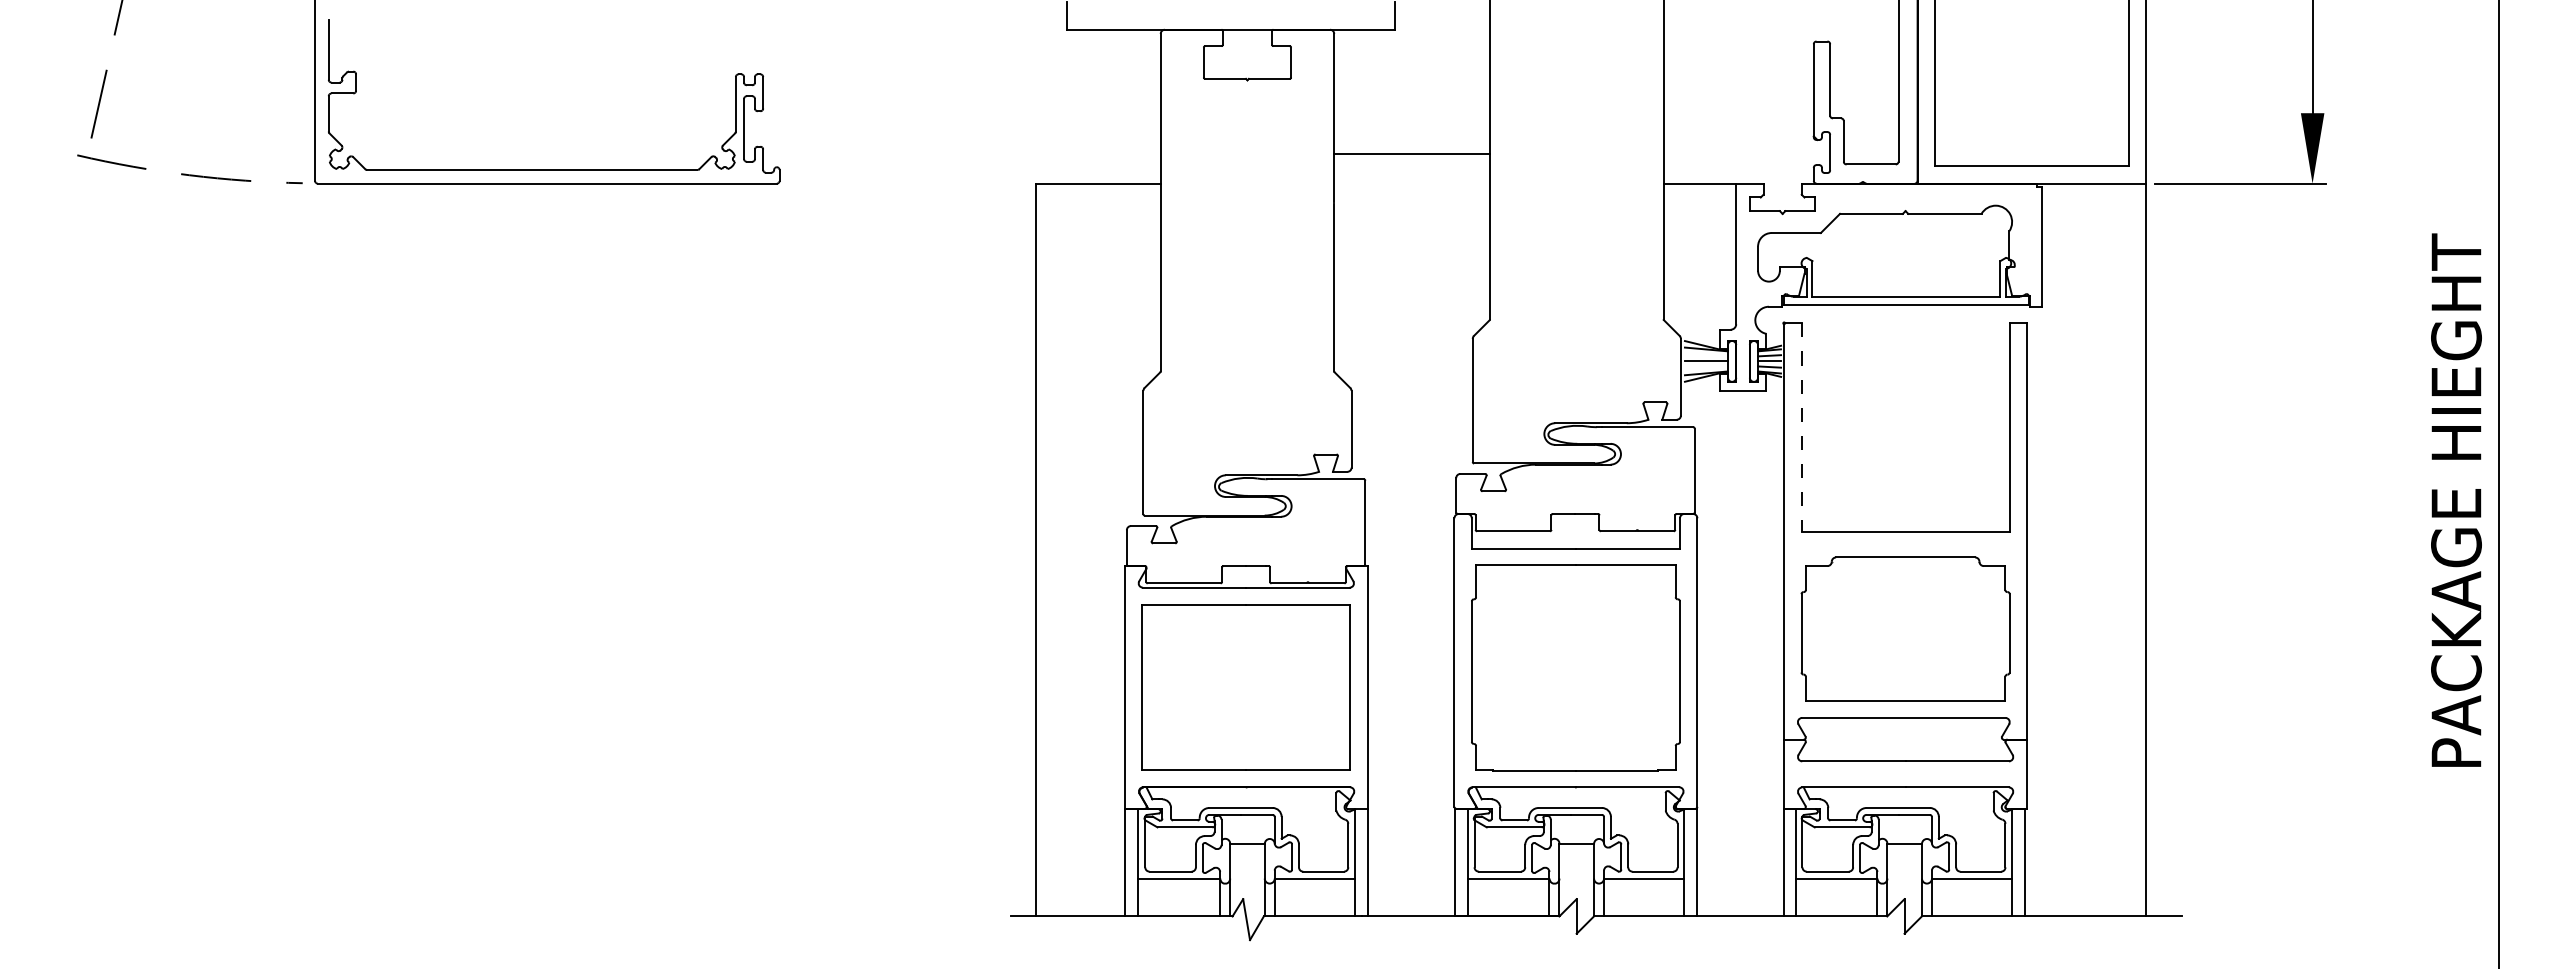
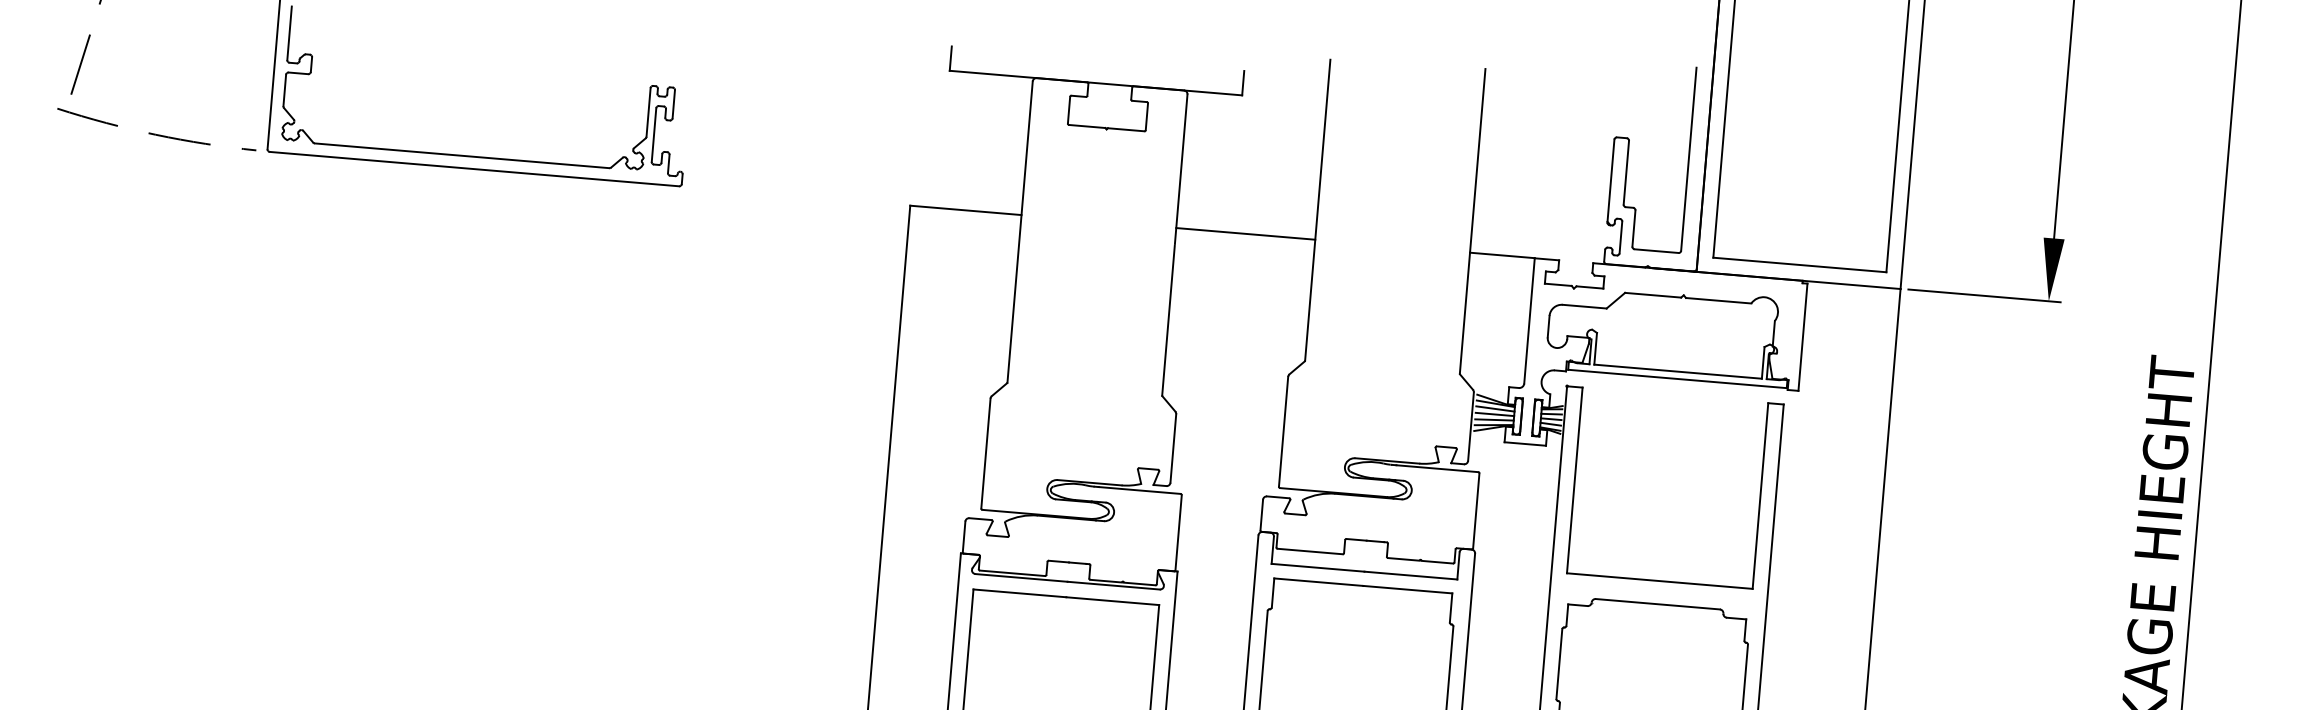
line: (1412, 153) -> (1246, 233), moved
line: (1706, 355) -> (1495, 409), added
line: (1706, 367) -> (1494, 419), added
line: (1801, 427) -> (1574, 480), dashed -> solid

